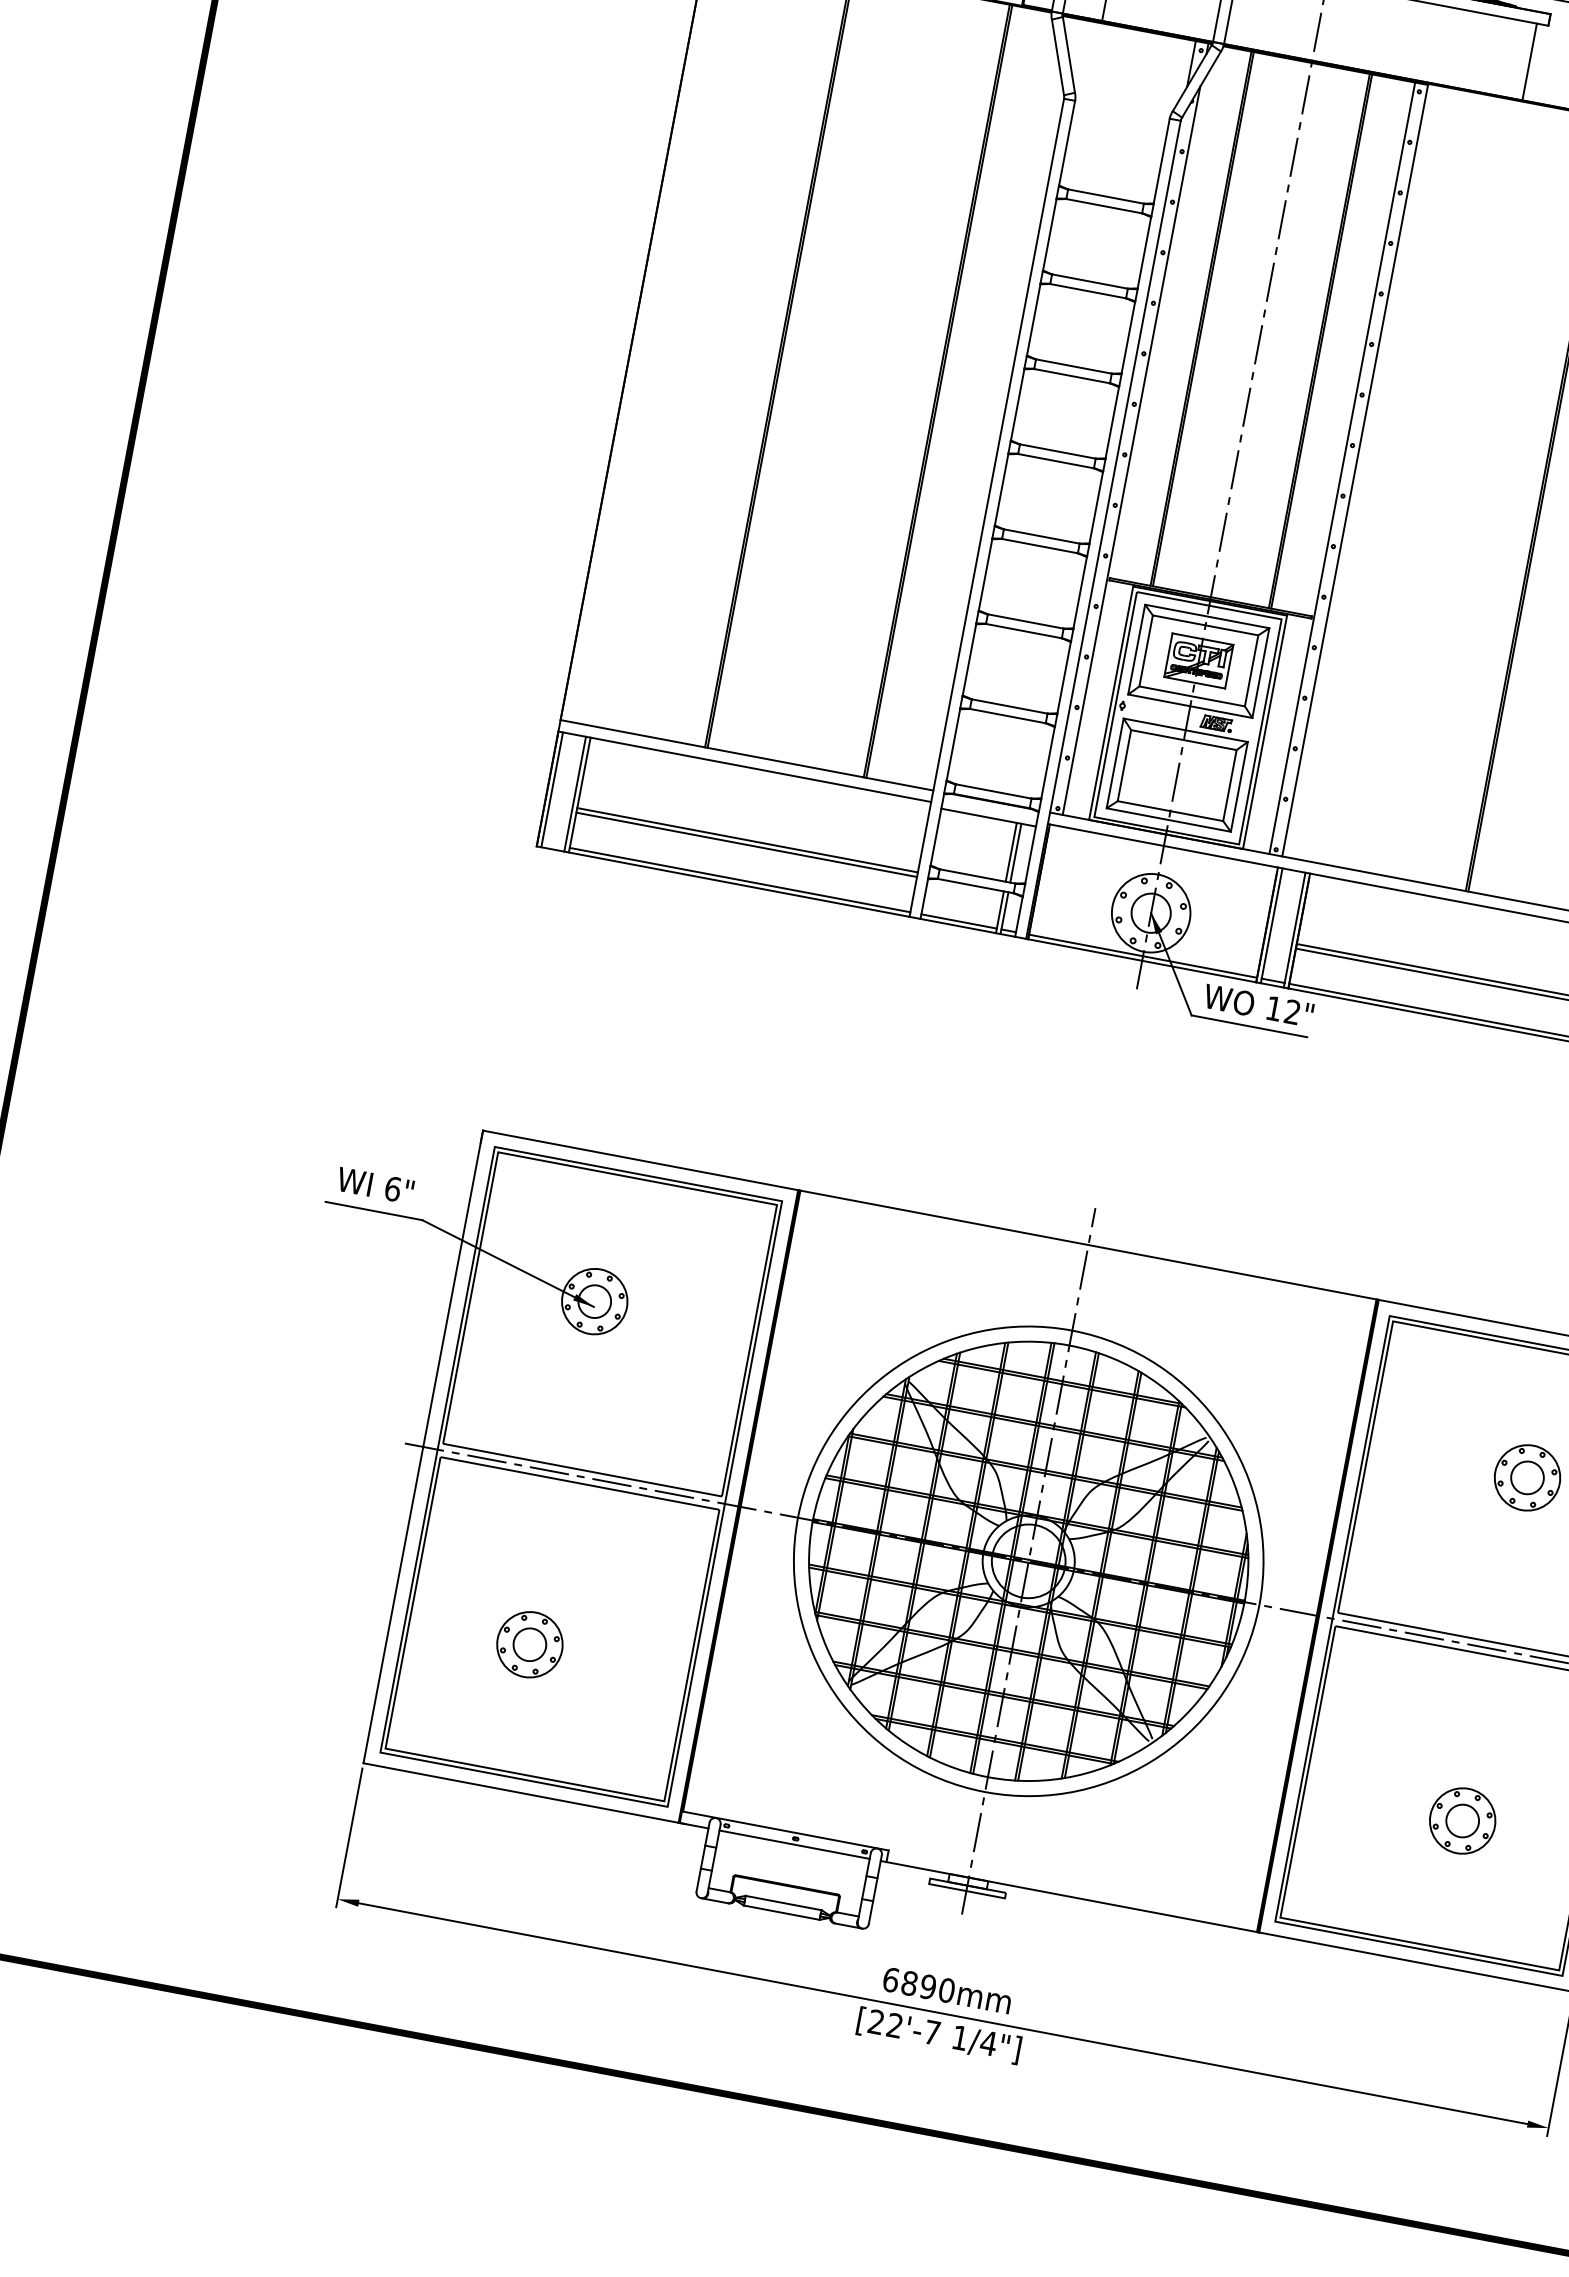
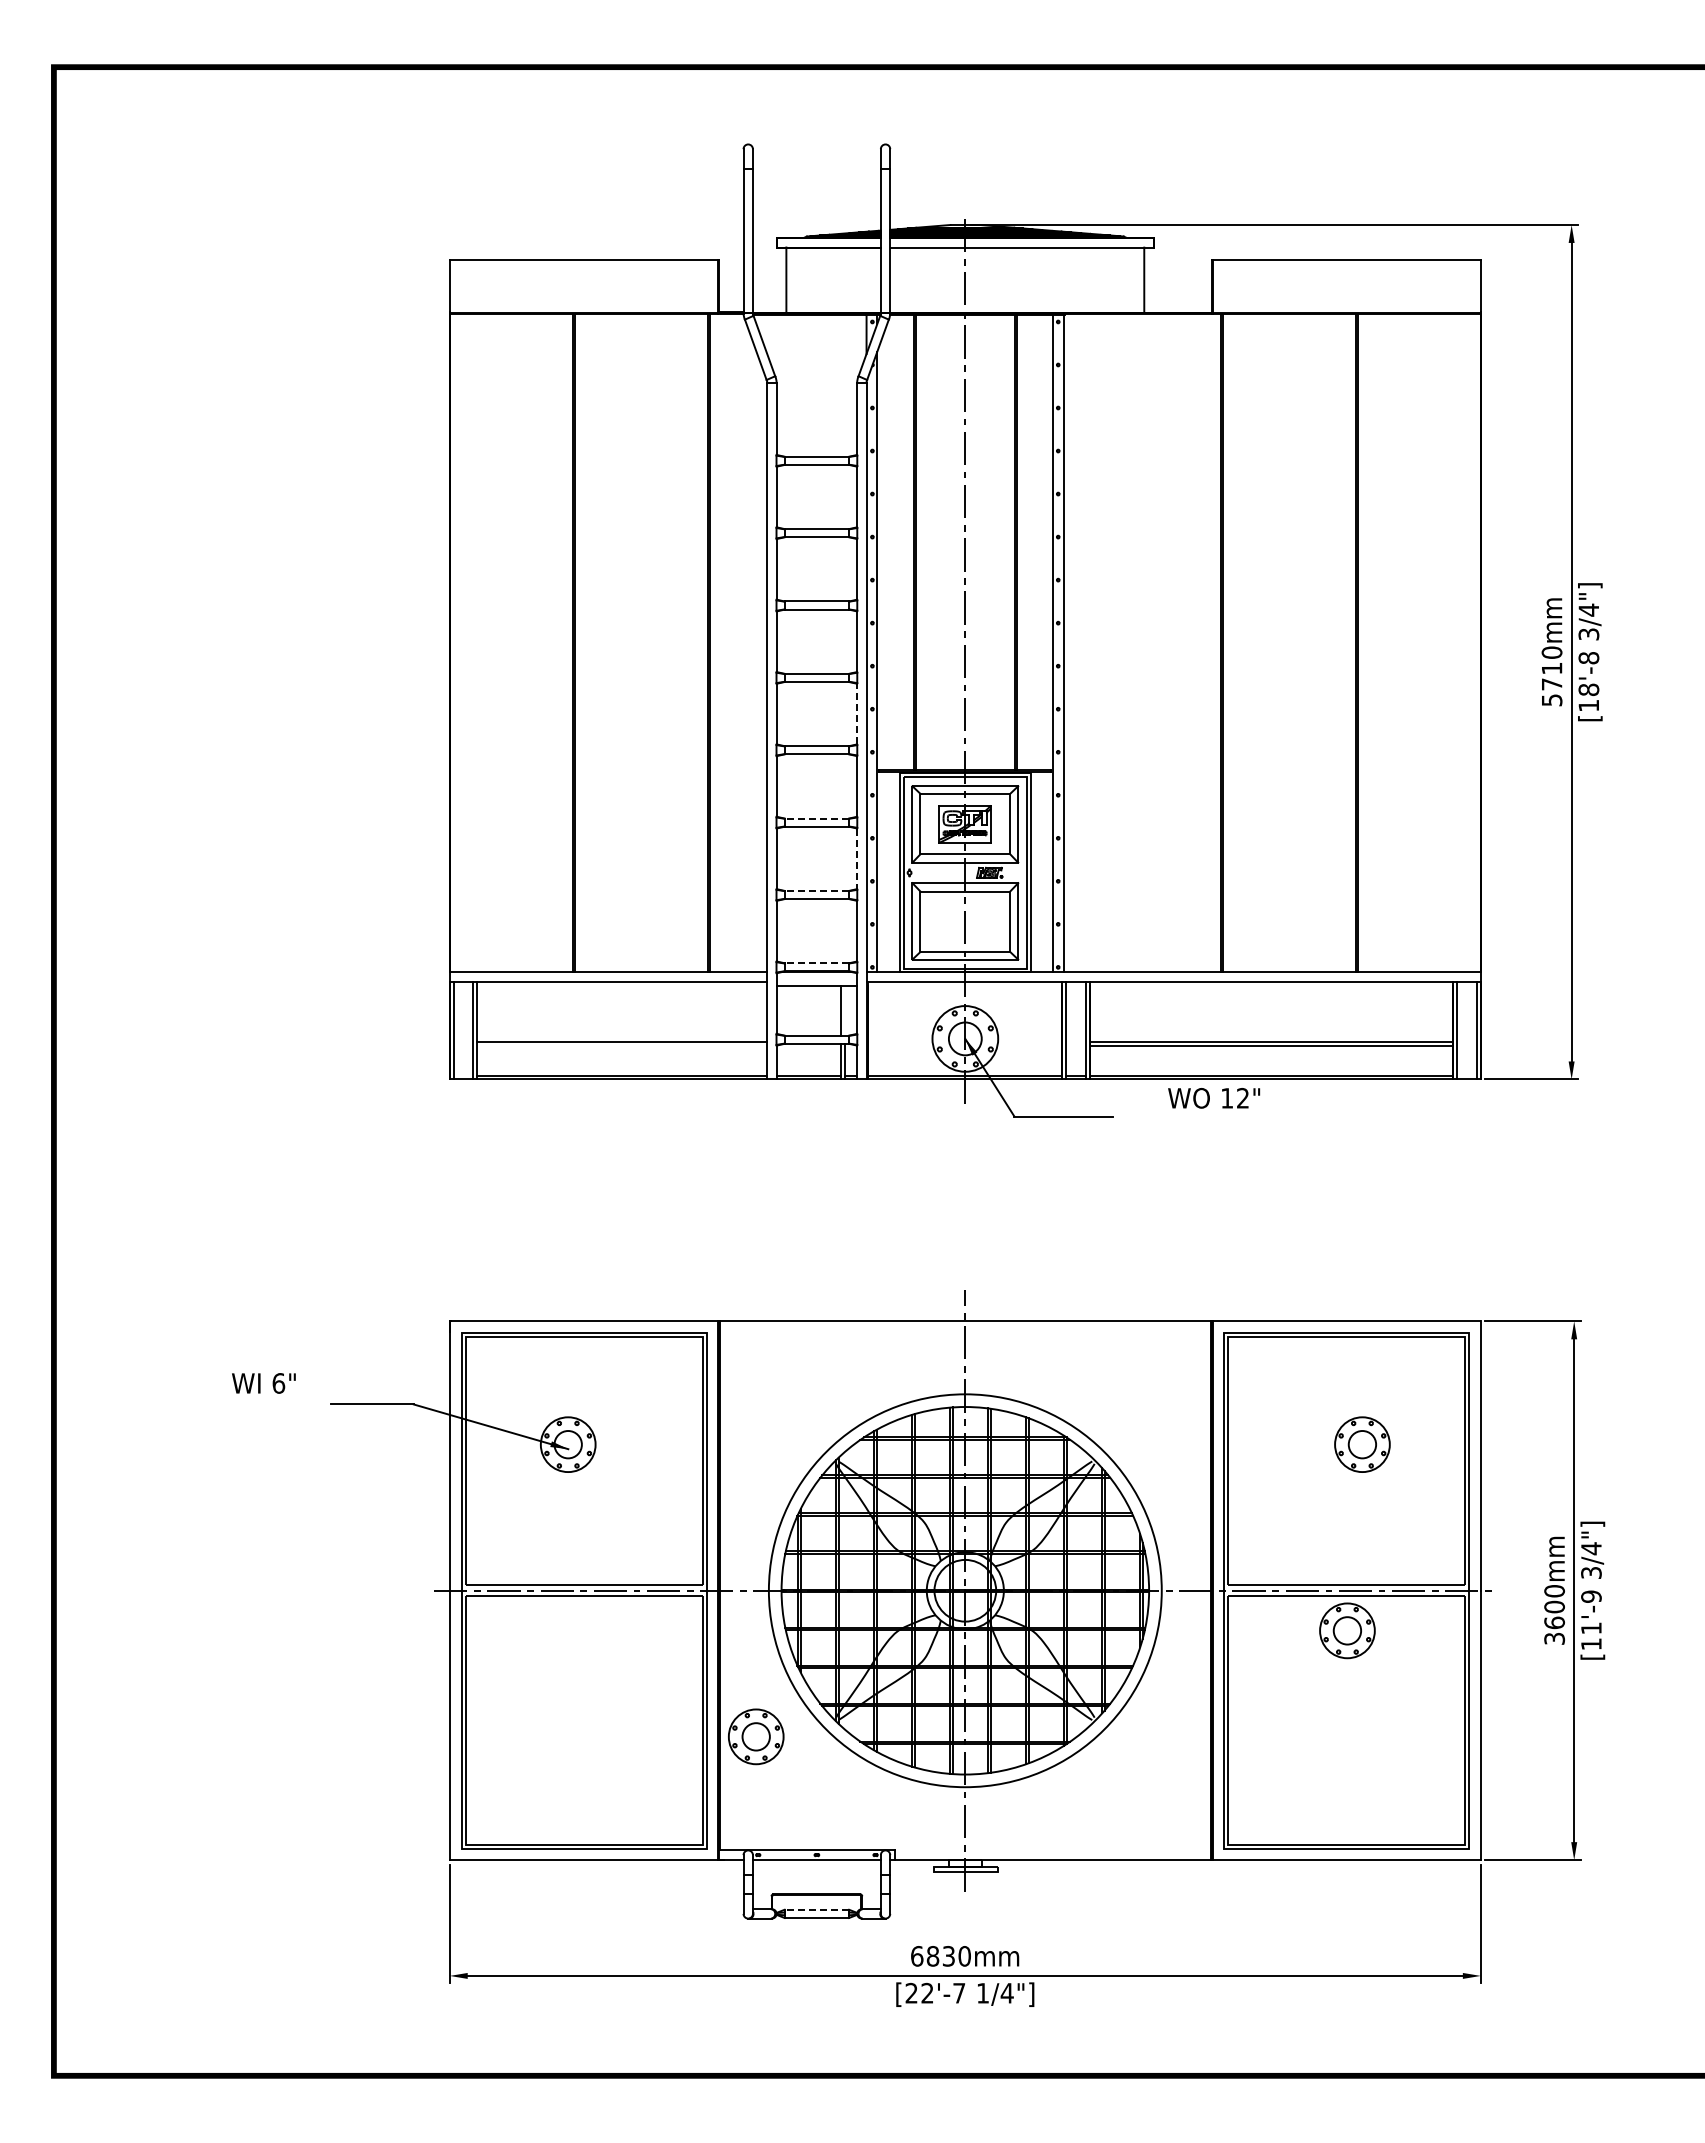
line: (1096, 507) -> (857, 713), solid -> dashed
line: (1025, 621) -> (816, 818), solid -> dashed
line: (1064, 678) -> (857, 859), solid -> dashed
line: (1009, 705) -> (816, 890), solid -> dashed
line: (993, 791) -> (816, 963), solid -> dashed
line: (747, 844) -> (622, 1045), removed
line: (1015, 853) -> (844, 1010), removed
text: (1259, 1006) -> (1214, 1098), moved
text: (374, 1185) -> (263, 1383), moved
part: (530, 1644) -> (756, 1736), moved
part: (1462, 1820) -> (1347, 1630), moved
line: (783, 1902) -> (816, 1909), solid -> dashed
text: (927, 1987) -> (948, 1956), 6890mm -> 6830mm

